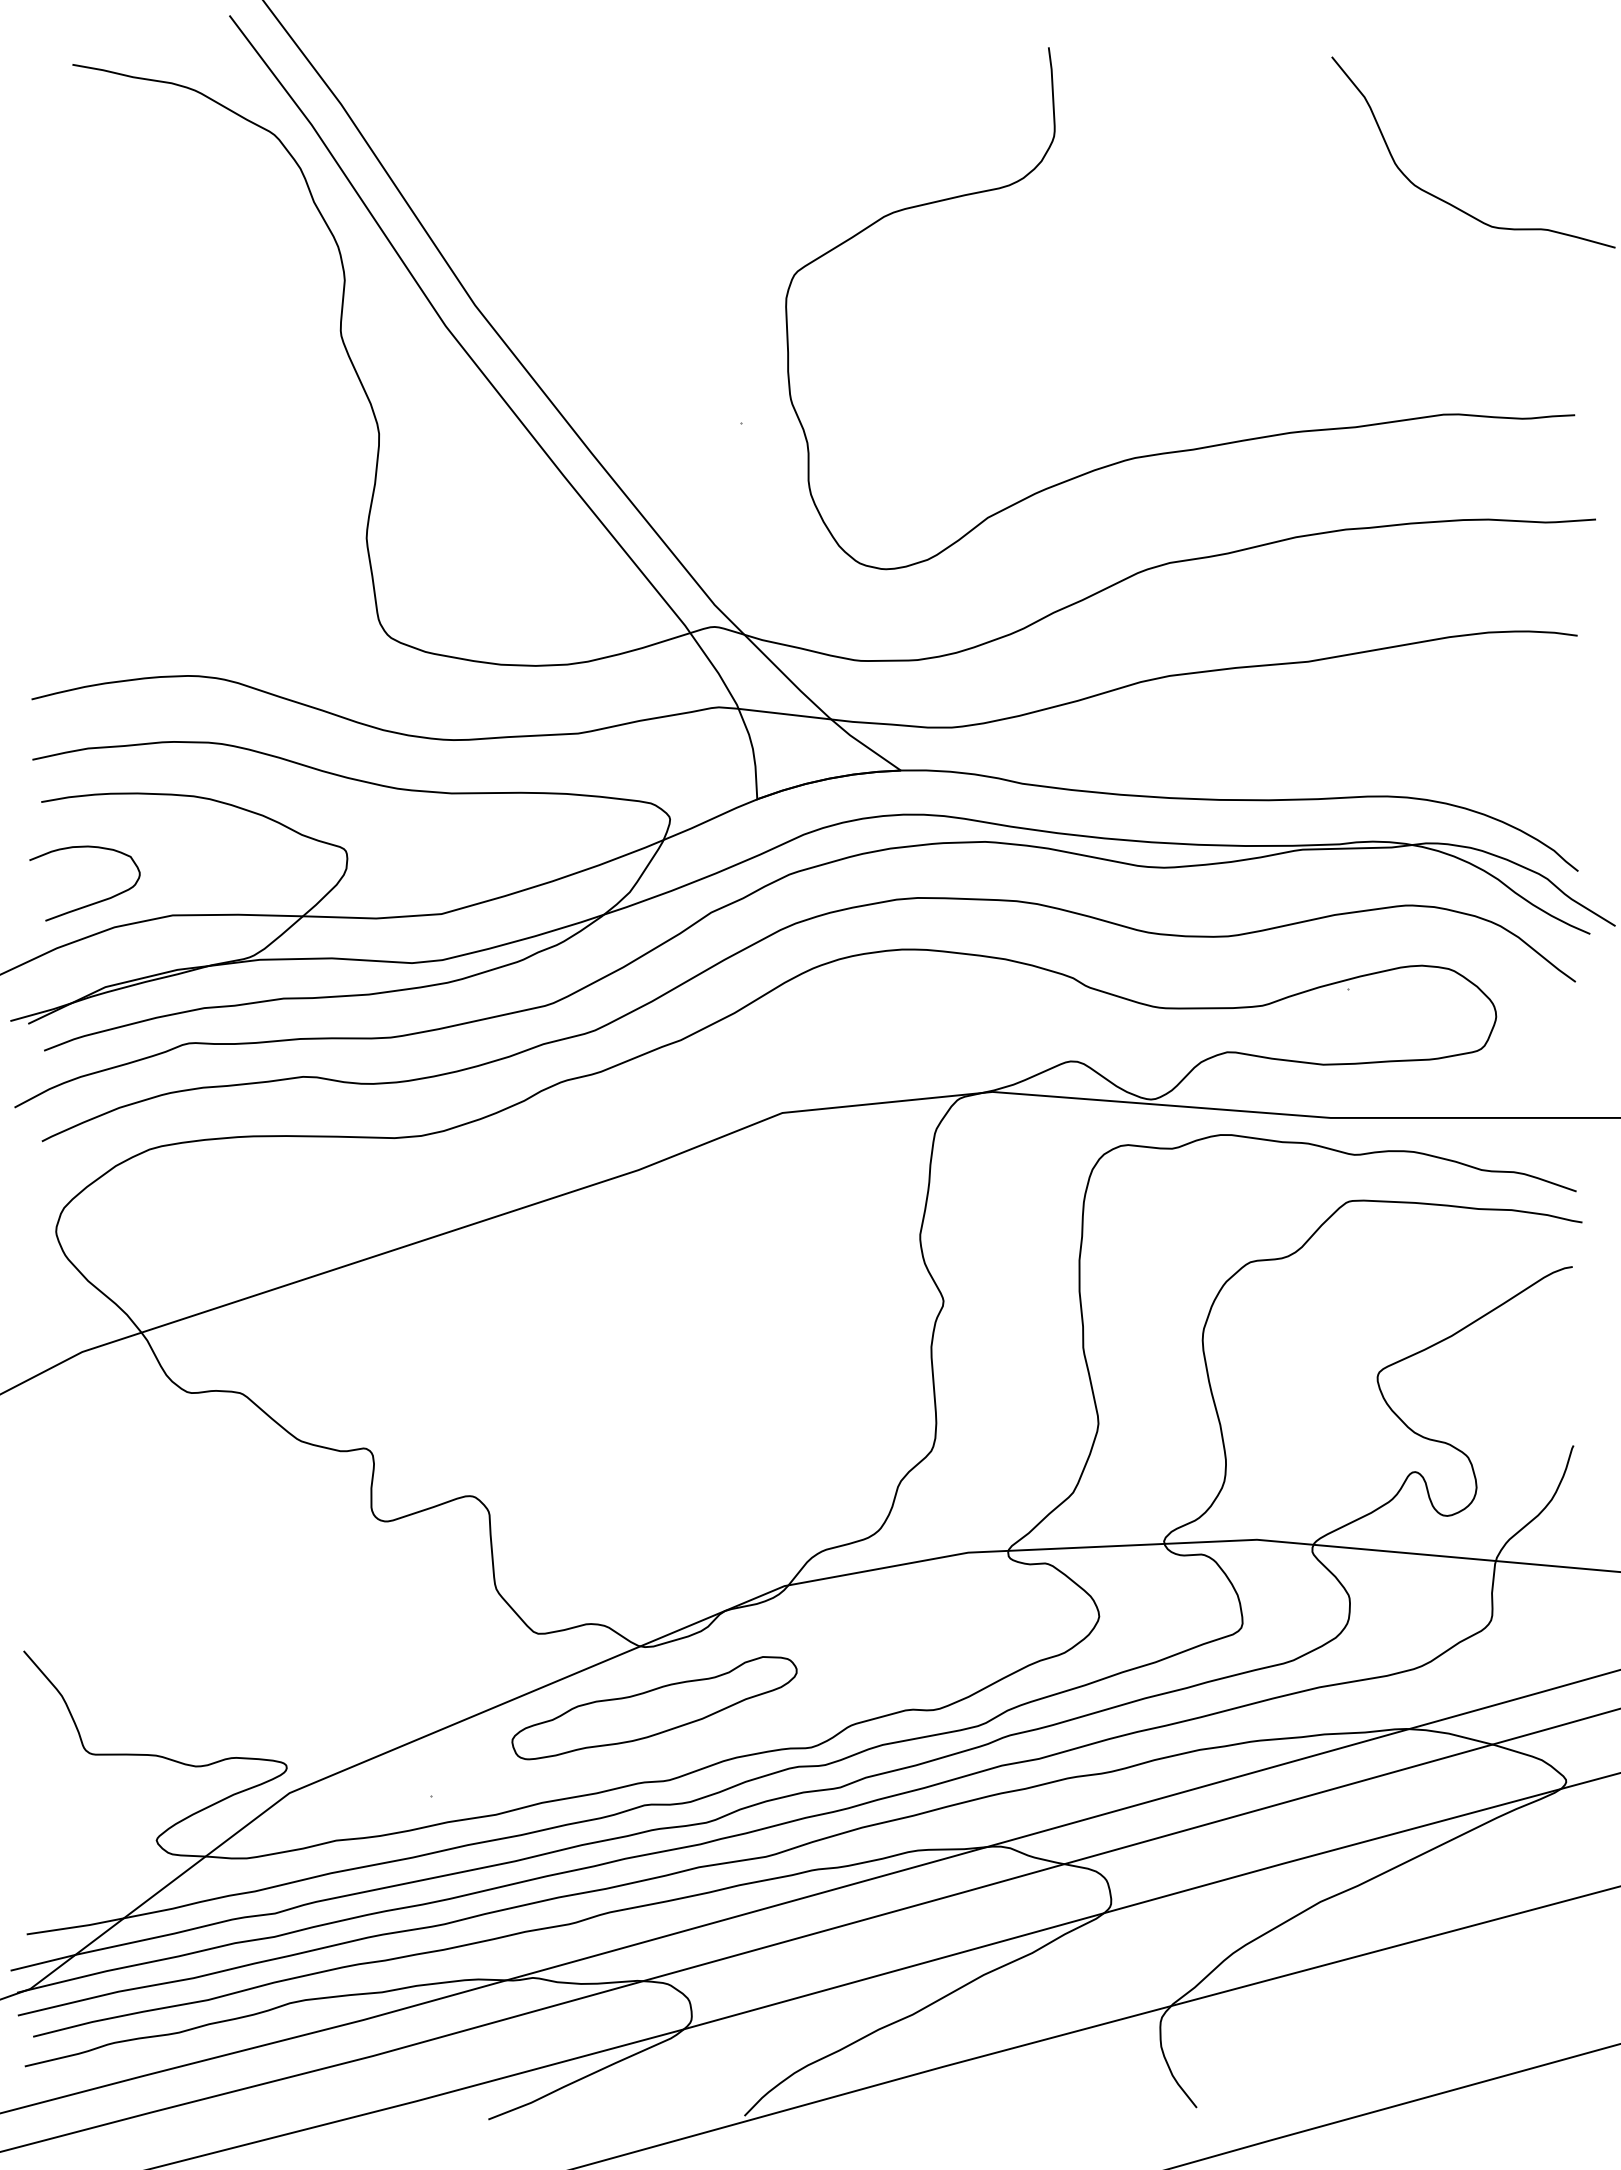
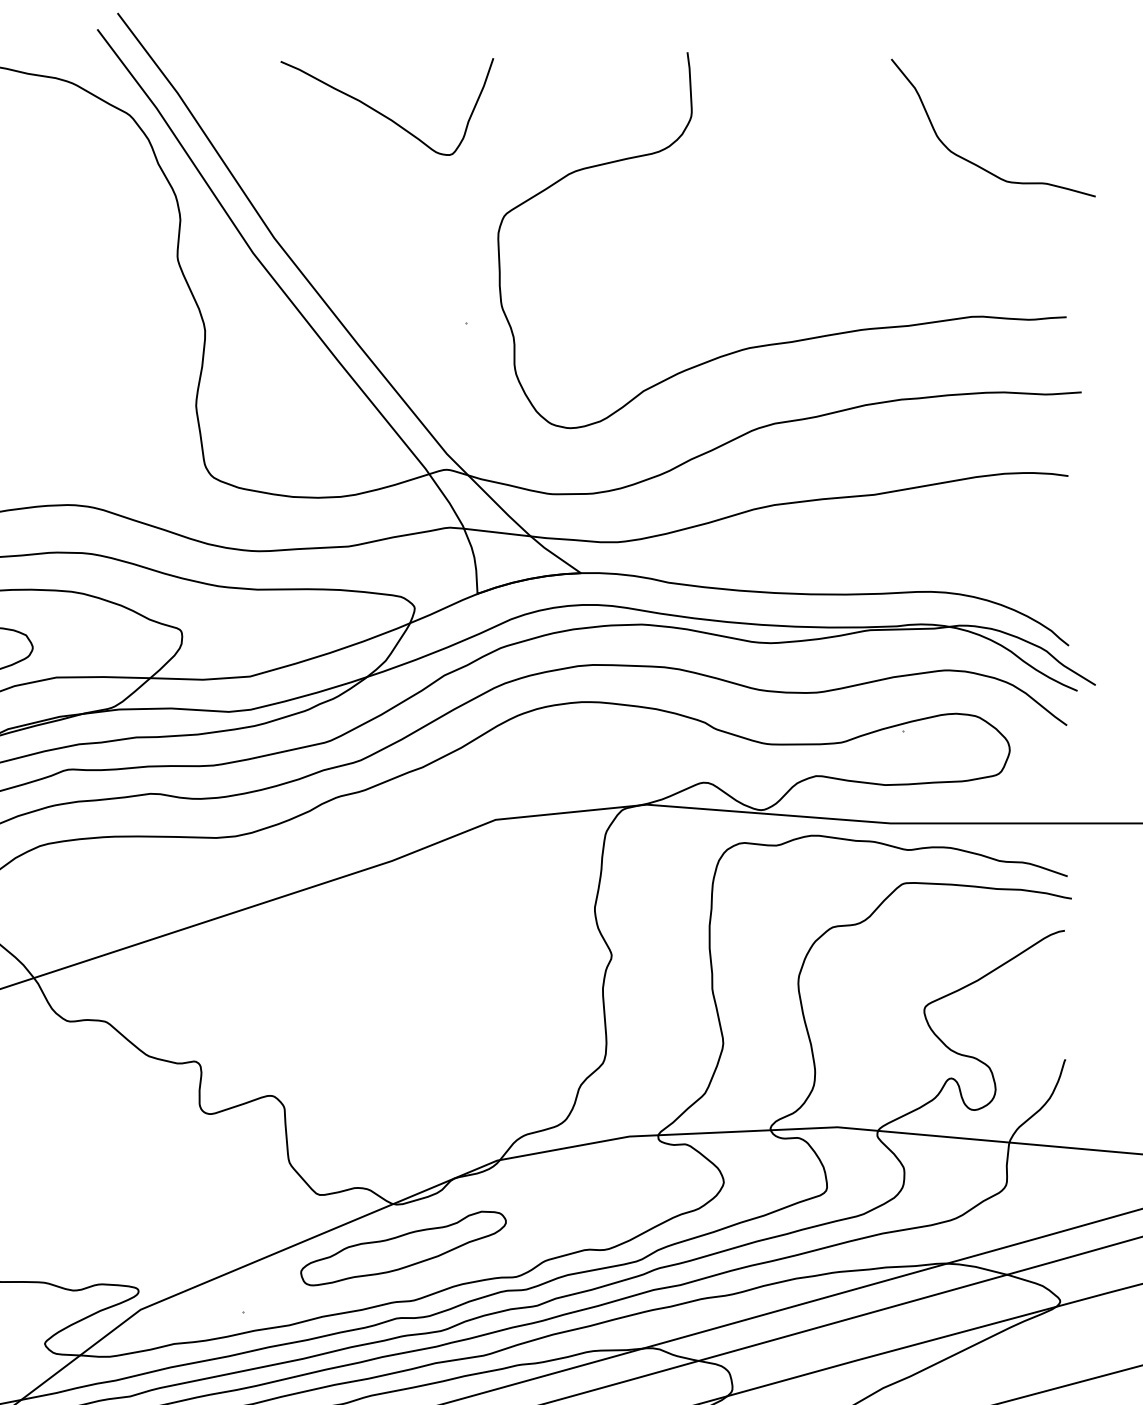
curve: (626, 133) -> (383, 114), added

